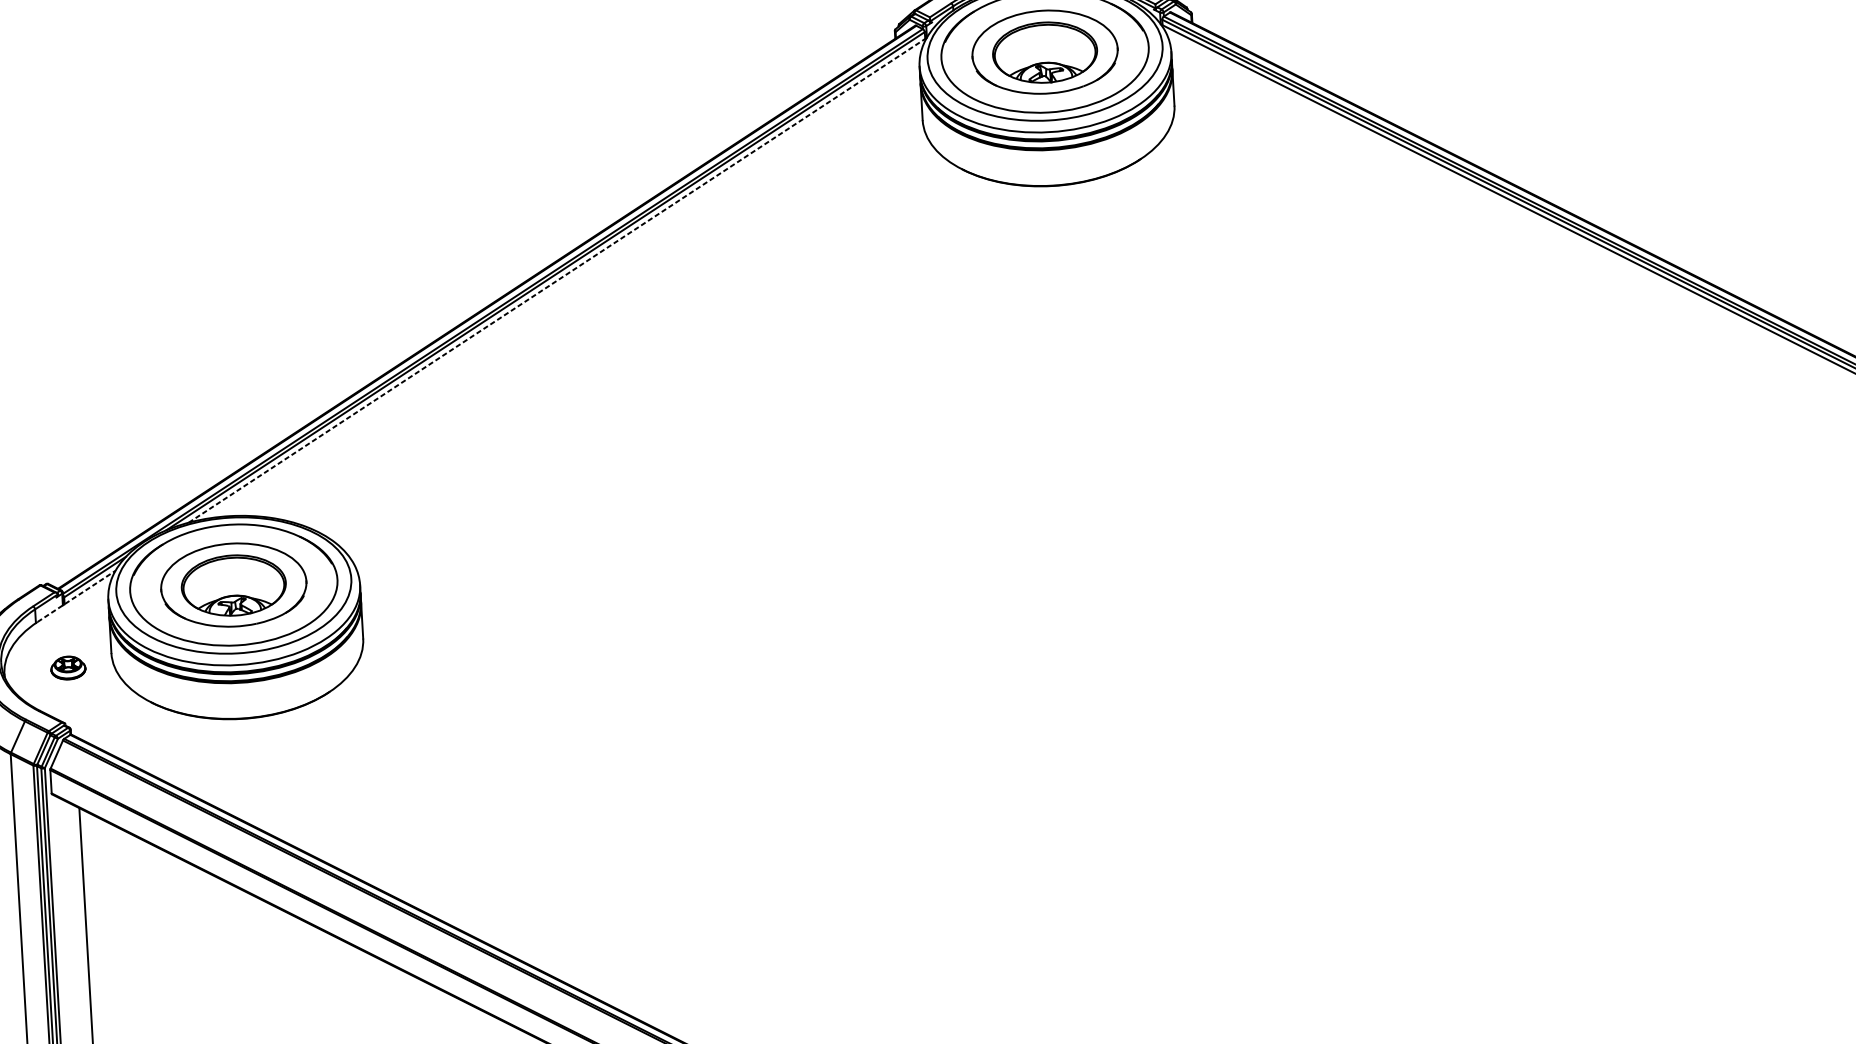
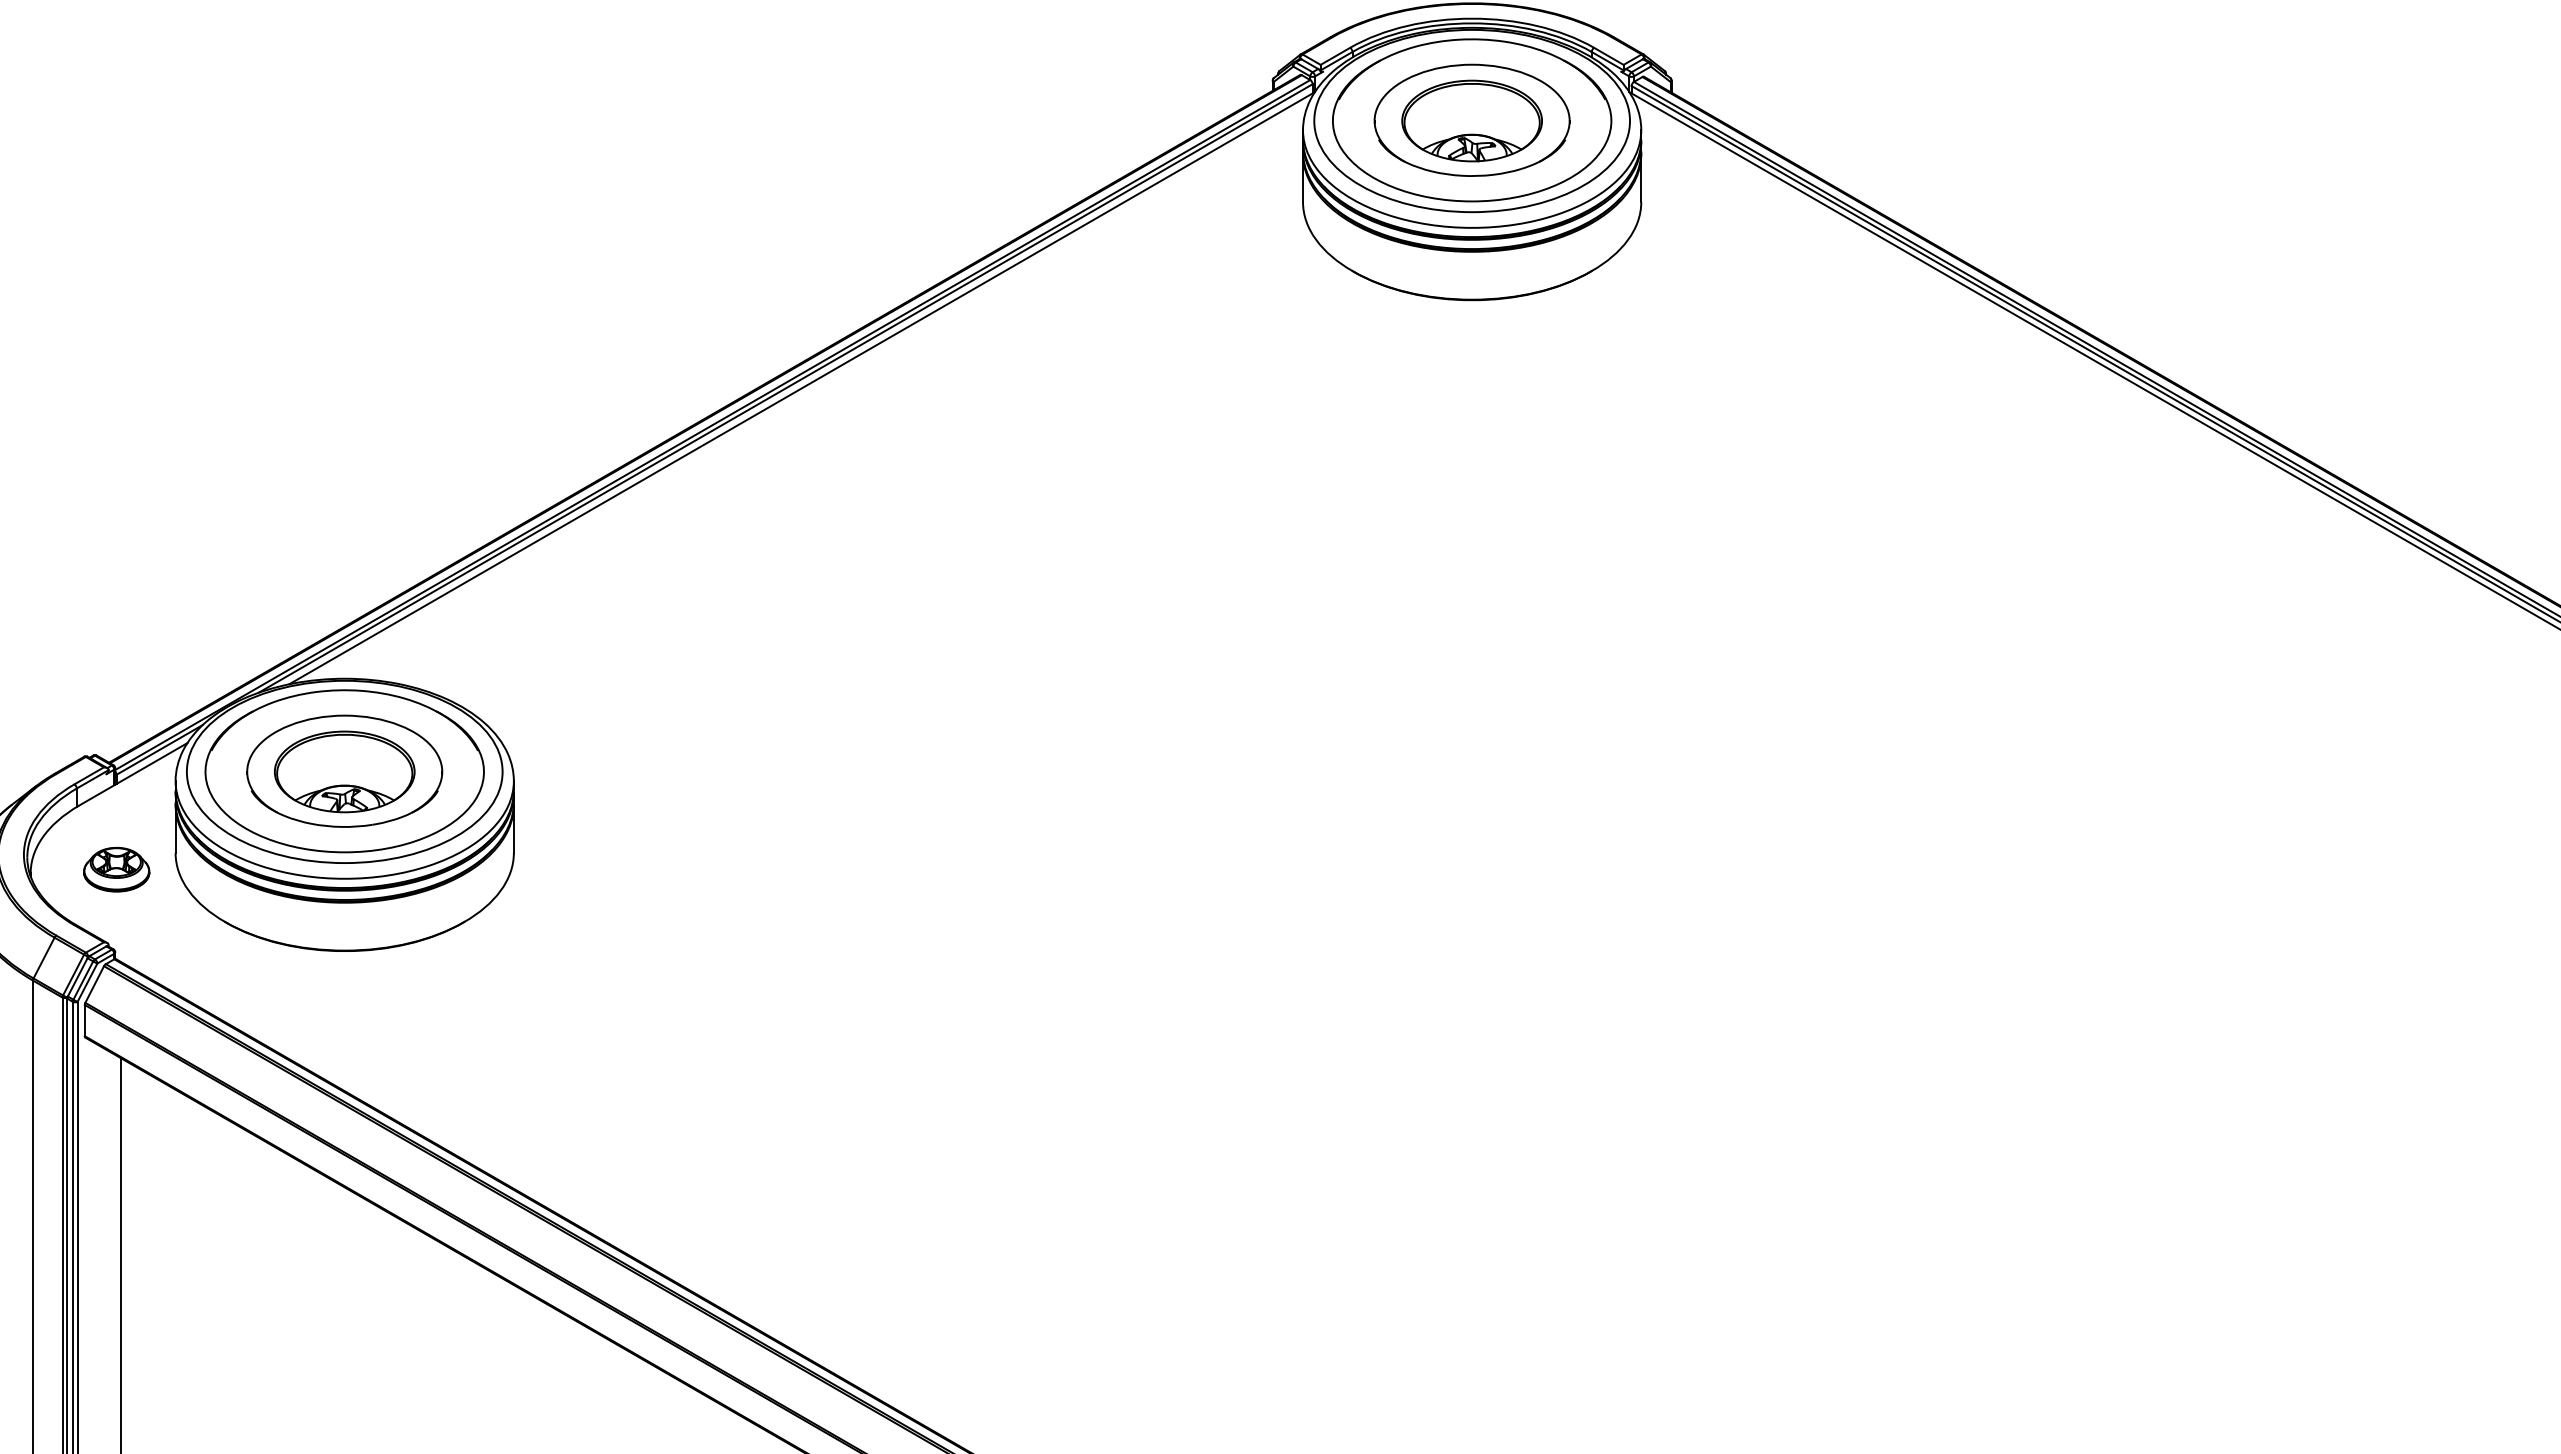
line: (558, 280) -> (802, 388), dashed -> solid
line: (76, 596) -> (133, 774), dashed -> solid
part: (68, 667) -> (116, 869), size x1.43

